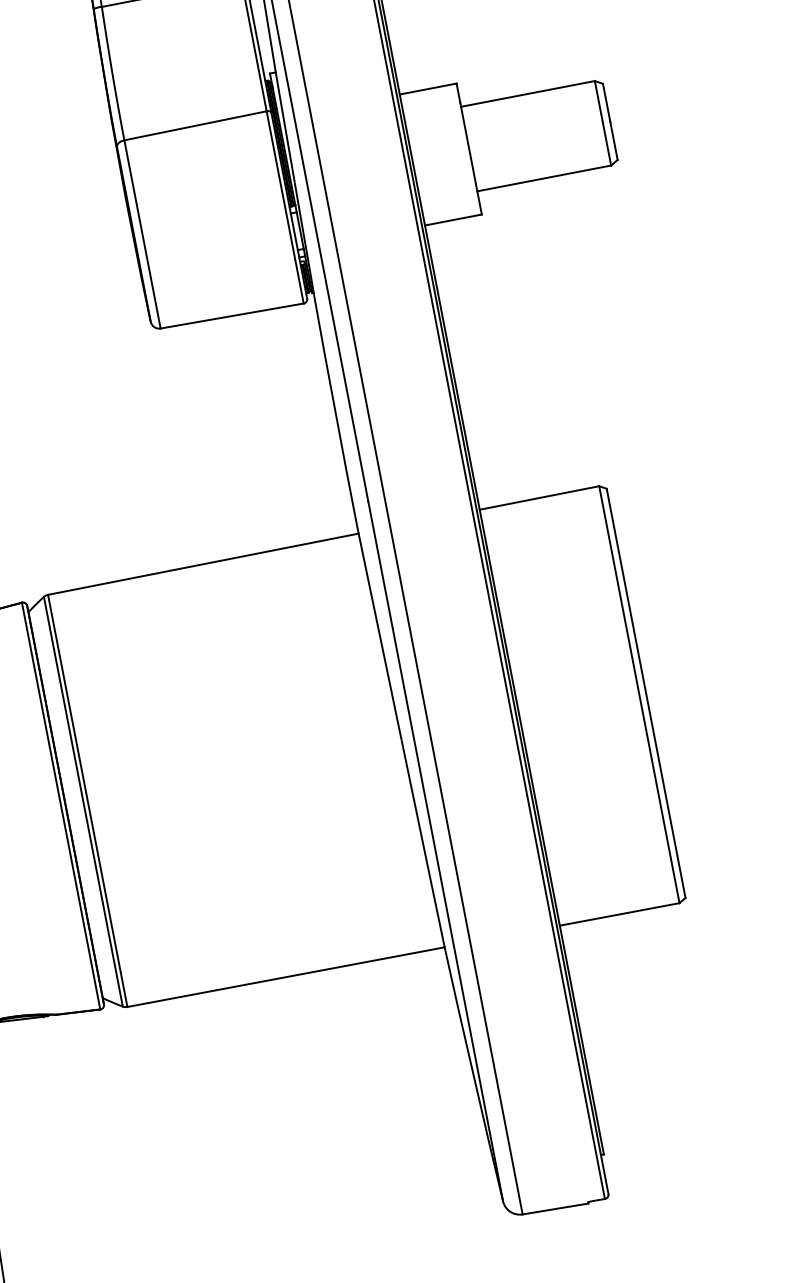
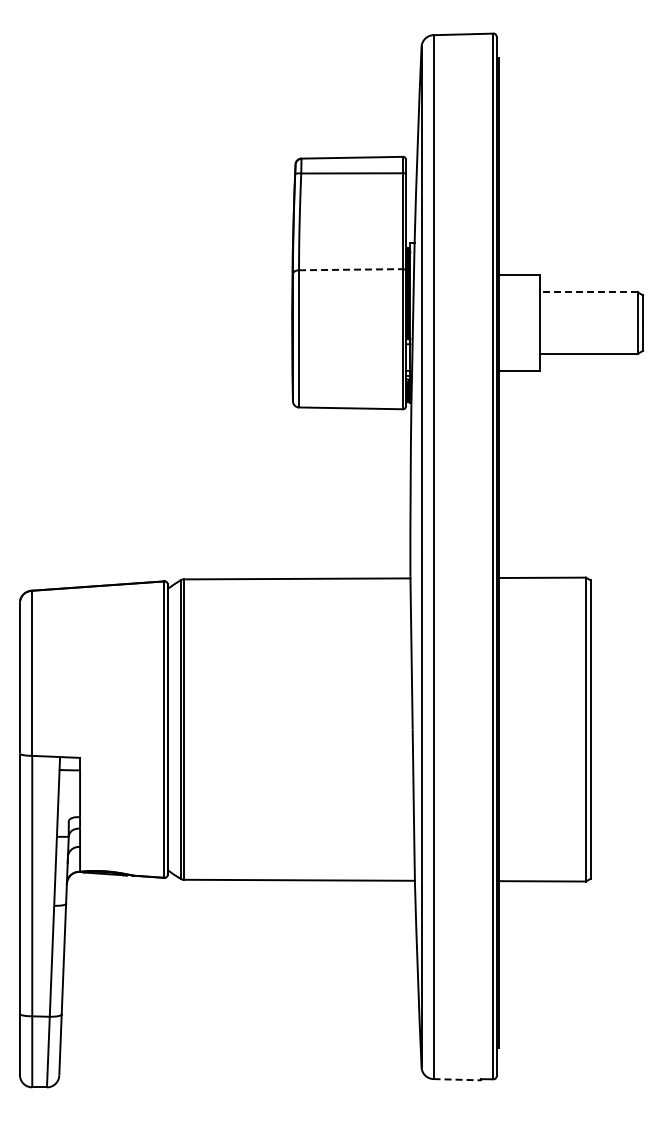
line: (527, 94) -> (588, 292), solid -> dashed
line: (194, 125) -> (350, 269), solid -> dashed
line: (555, 1208) -> (457, 1079), solid -> dashed

